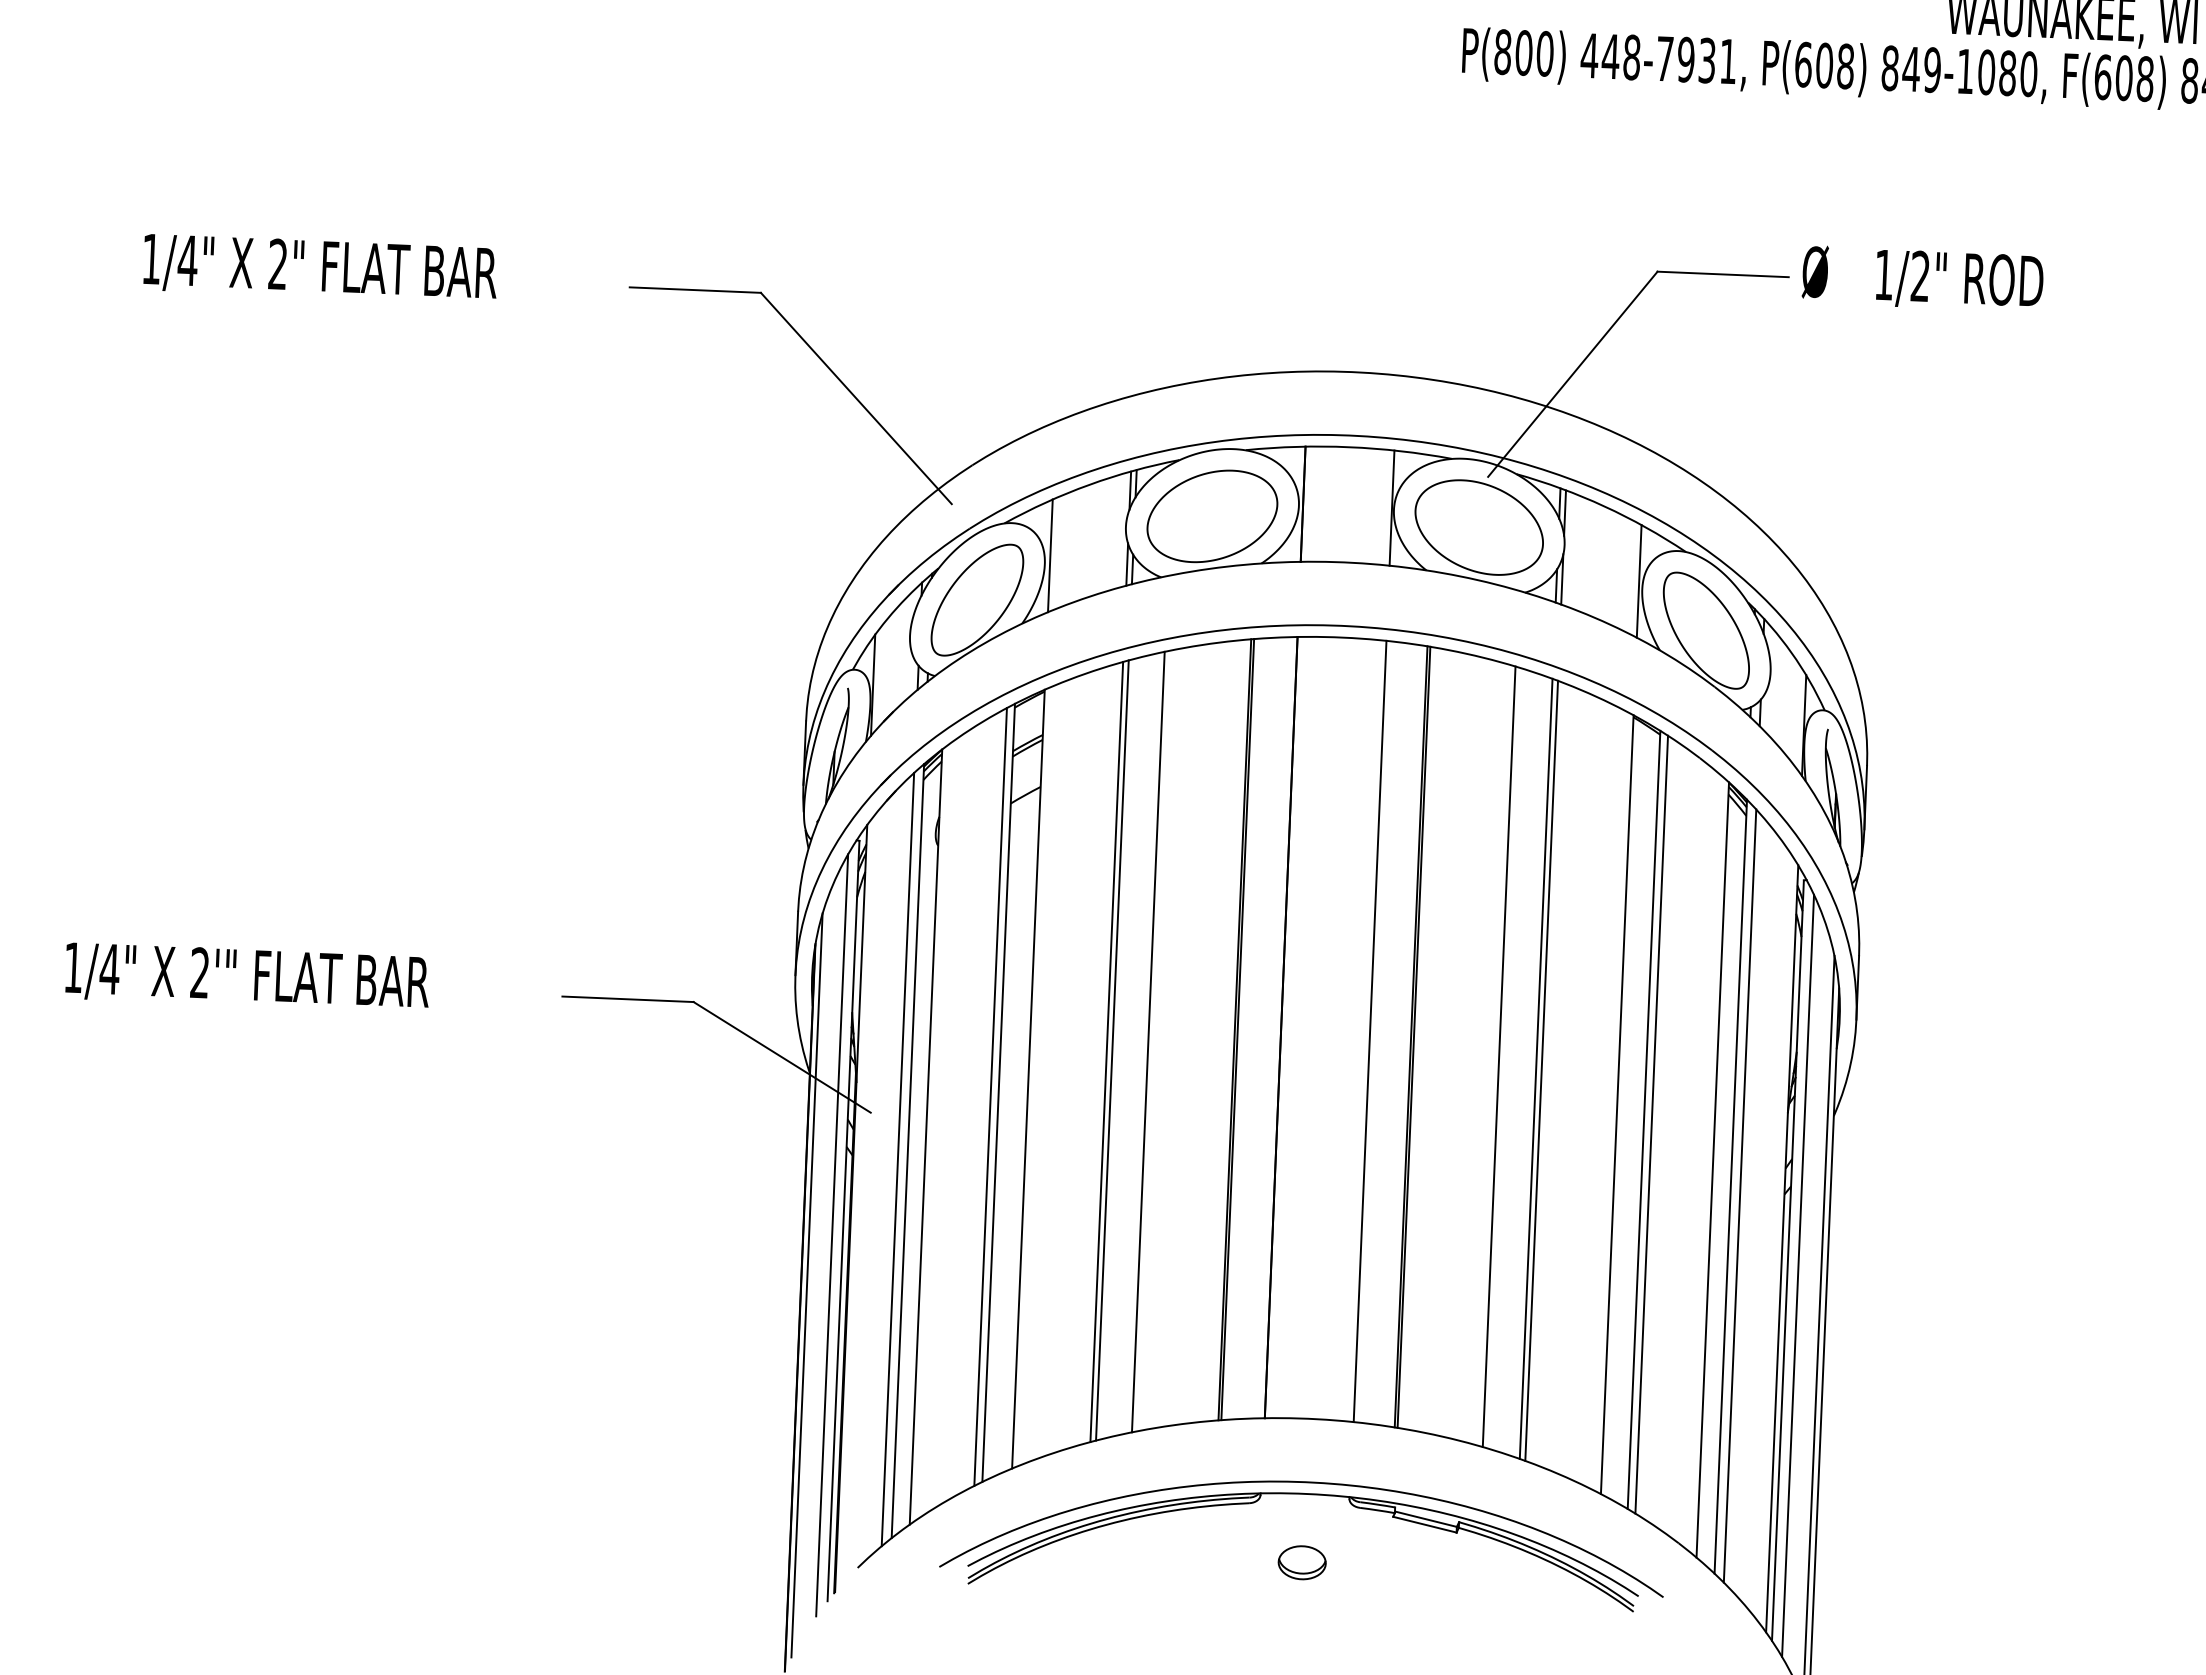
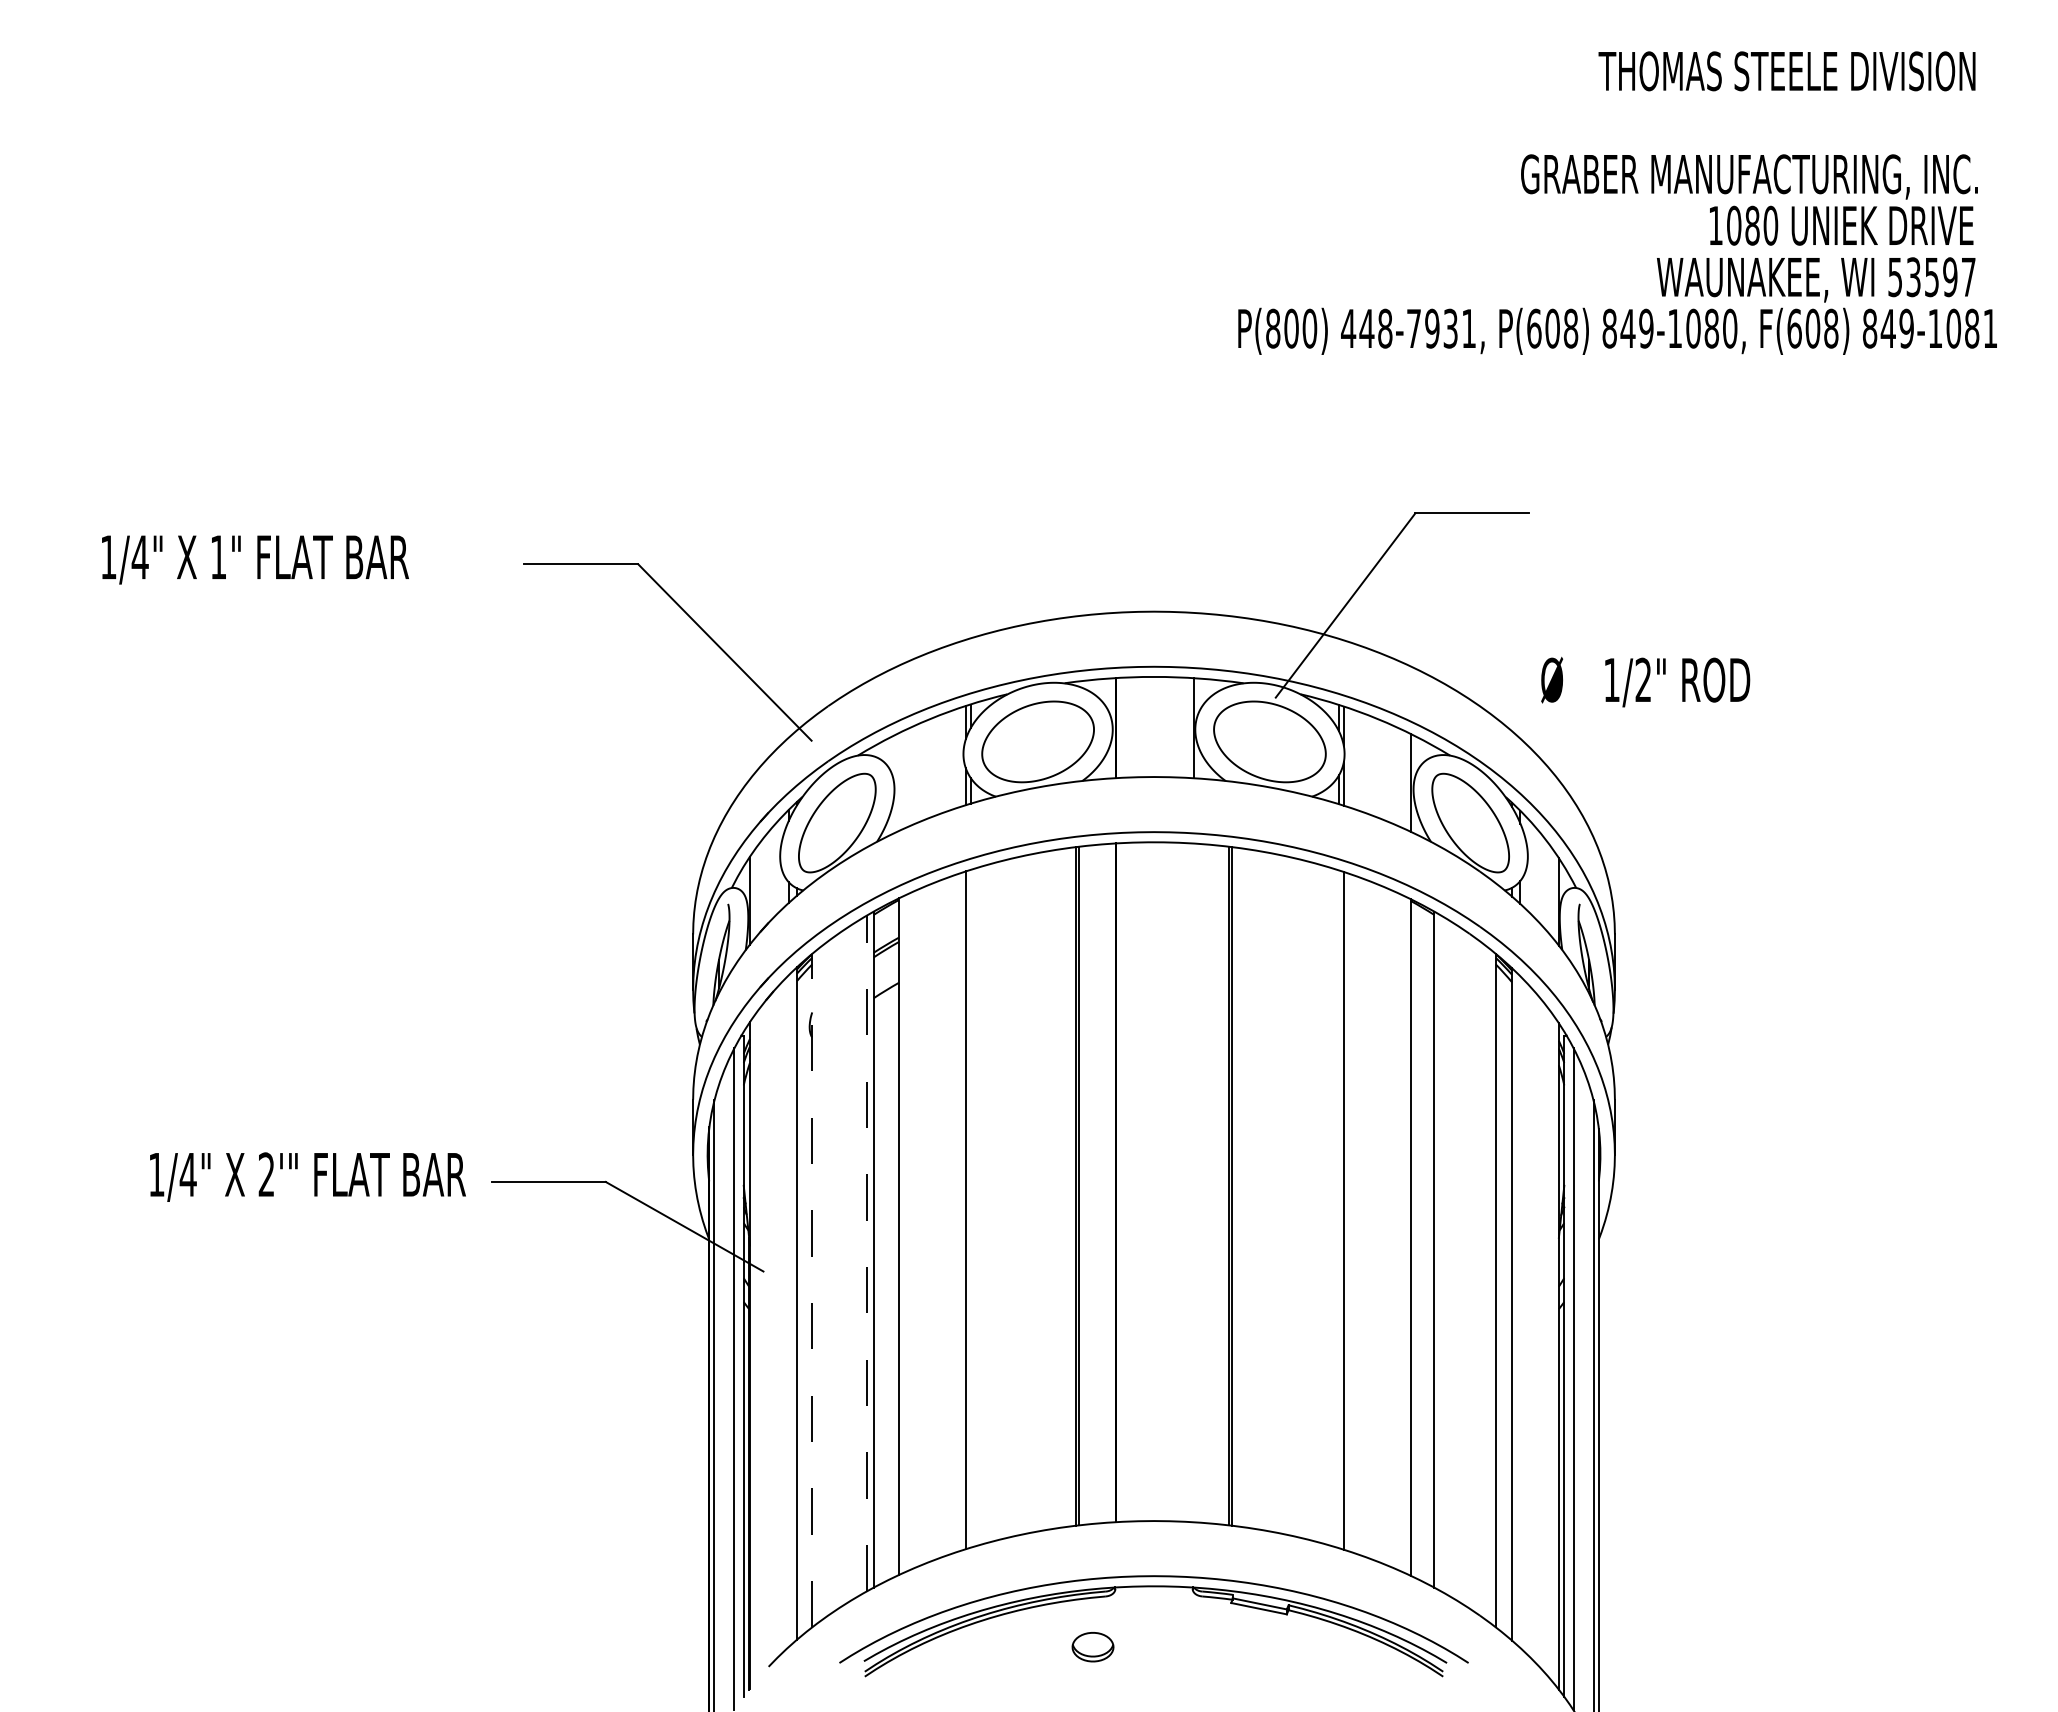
text: (276, 264) -> (217, 557), 2" -> 1"
text: (1922, 278) -> (1645, 681), moved
line: (1049, 555) -> (898, 781), removed
text: (246, 977) -> (307, 1176), moved
line: (1370, 1031) -> (1193, 1182), removed
line: (1148, 1042) -> (1001, 1200), removed
line: (1112, 1050) -> (970, 1208), removed
line: (1499, 1057) -> (1306, 1200), removed
line: (1535, 1069) -> (1338, 1209), removed
line: (990, 1096) -> (866, 1253), solid -> dashed
line: (1652, 1124) -> (1441, 1253), removed
line: (926, 1136) -> (812, 1290), solid -> dashed
line: (897, 1159) -> (788, 1311), removed
line: (1740, 1196) -> (1520, 1312), removed
part: (1301, 1563) -> (1092, 1647), moved

